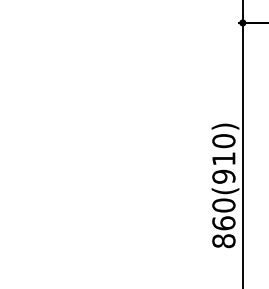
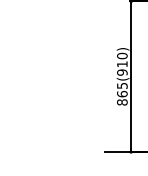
text: (224, 204) -> (122, 85), 860(910) -> 865(910)

